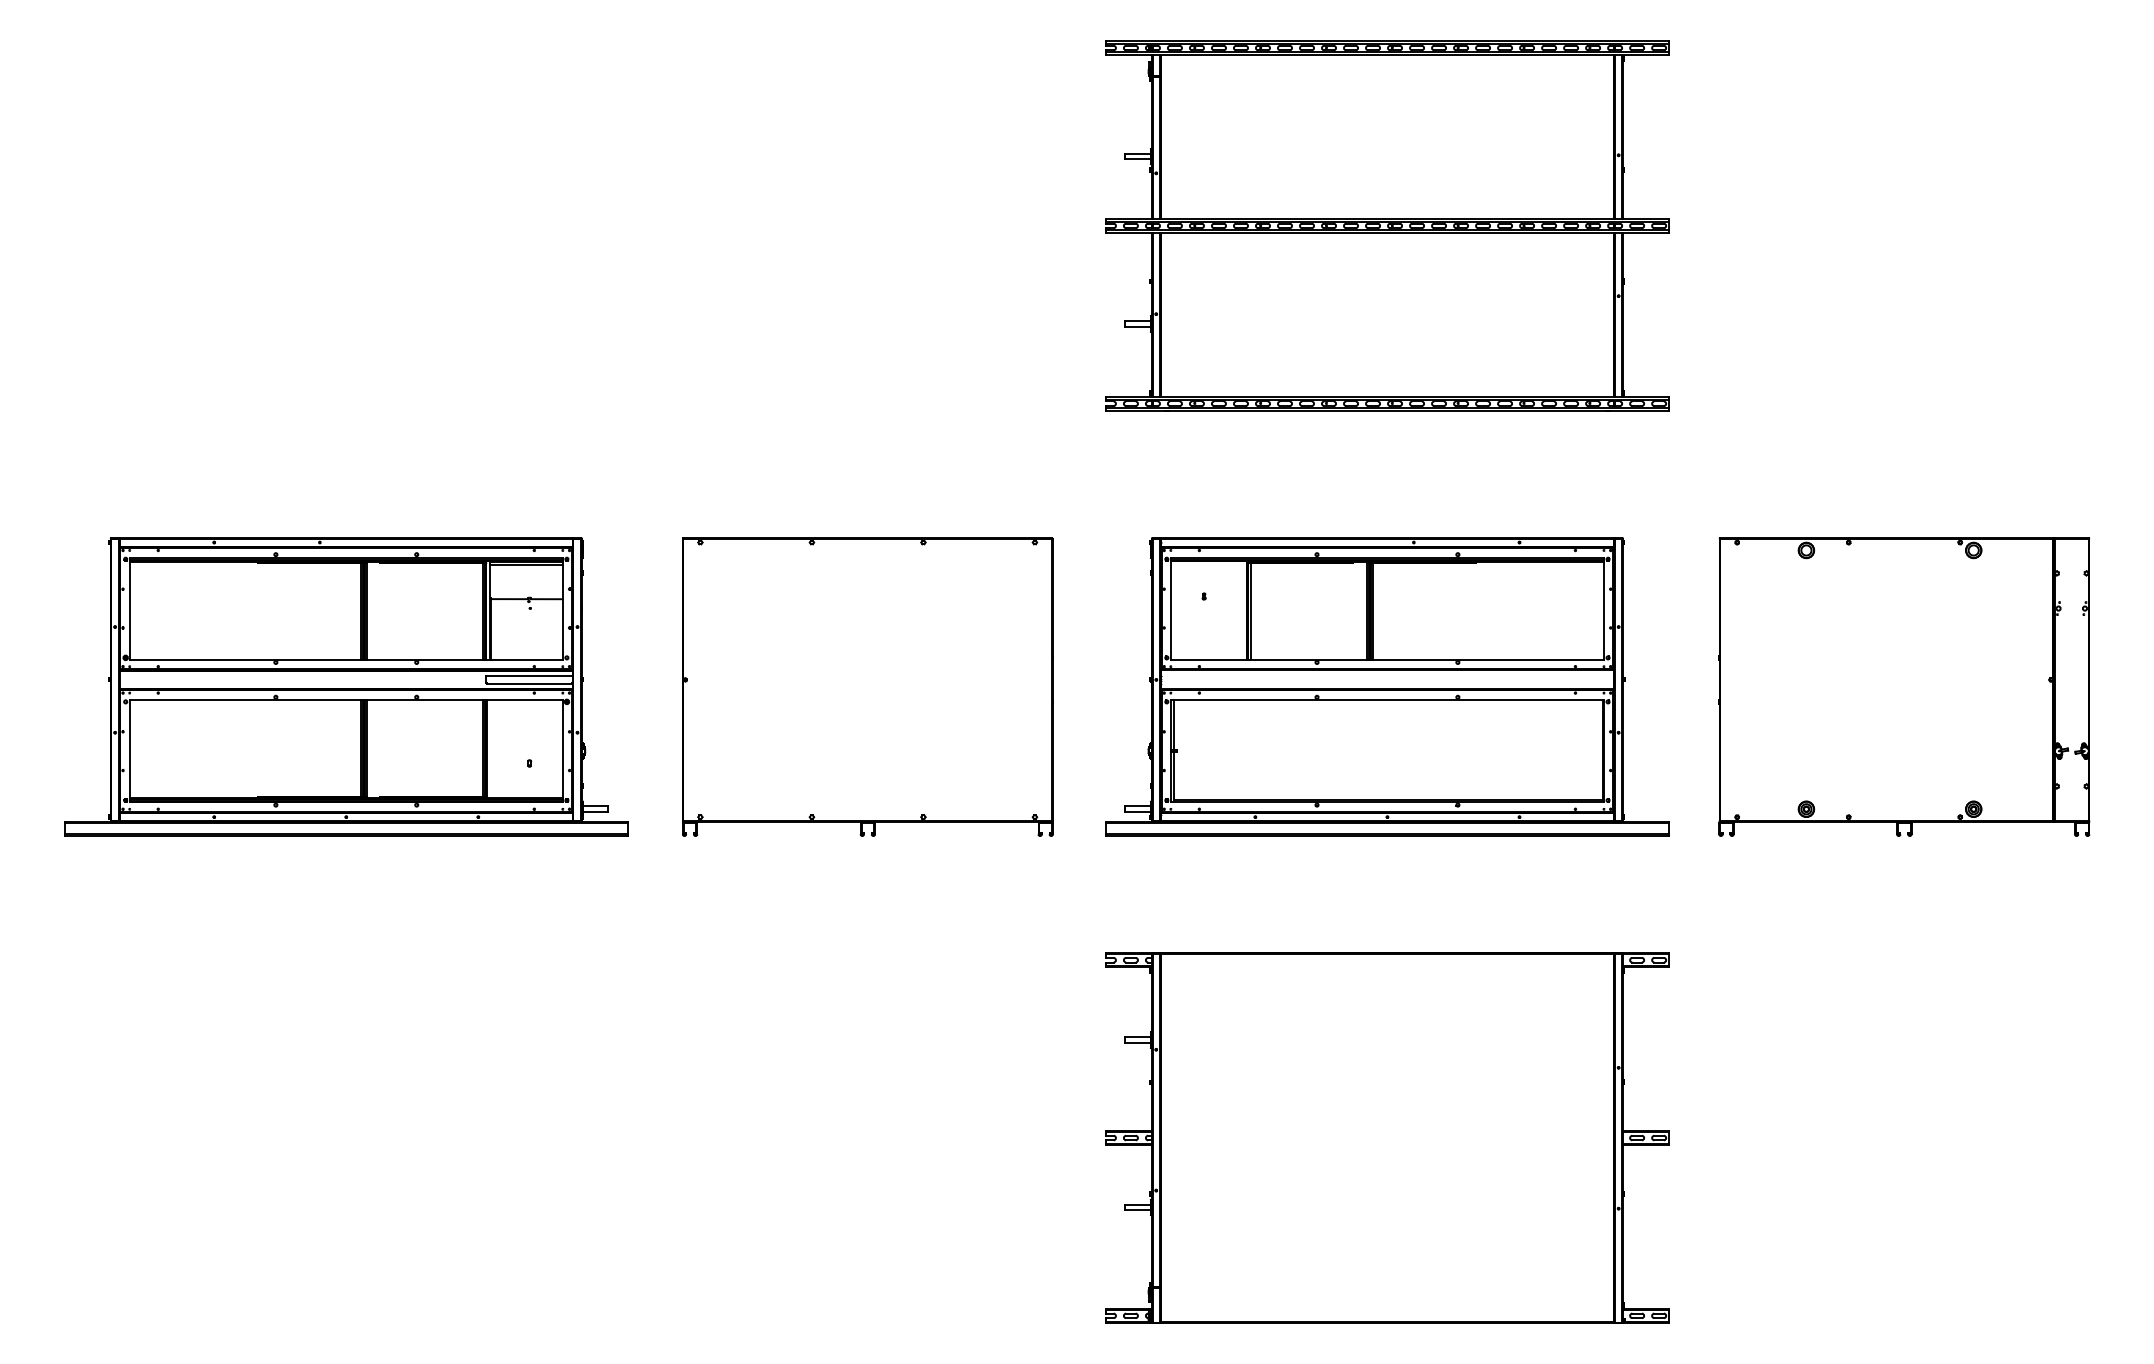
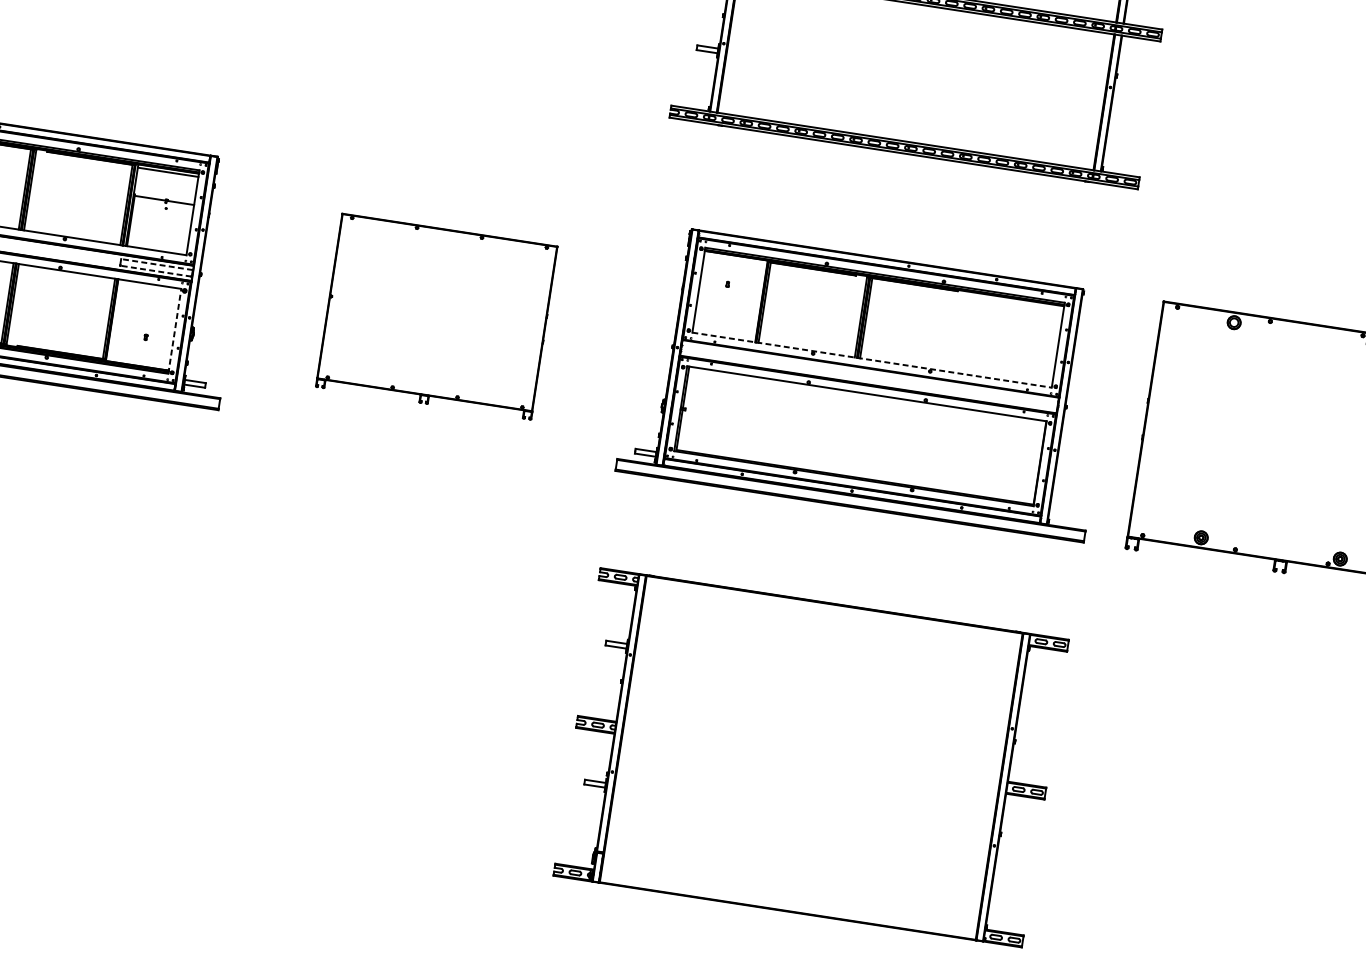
line: (1387, 659) -> (872, 360), solid -> dashed
line: (529, 675) -> (156, 264), solid -> dashed
line: (529, 683) -> (155, 270), solid -> dashed
part: (867, 686) -> (436, 316), size x0.7
line: (562, 750) -> (174, 330), solid -> dashed

